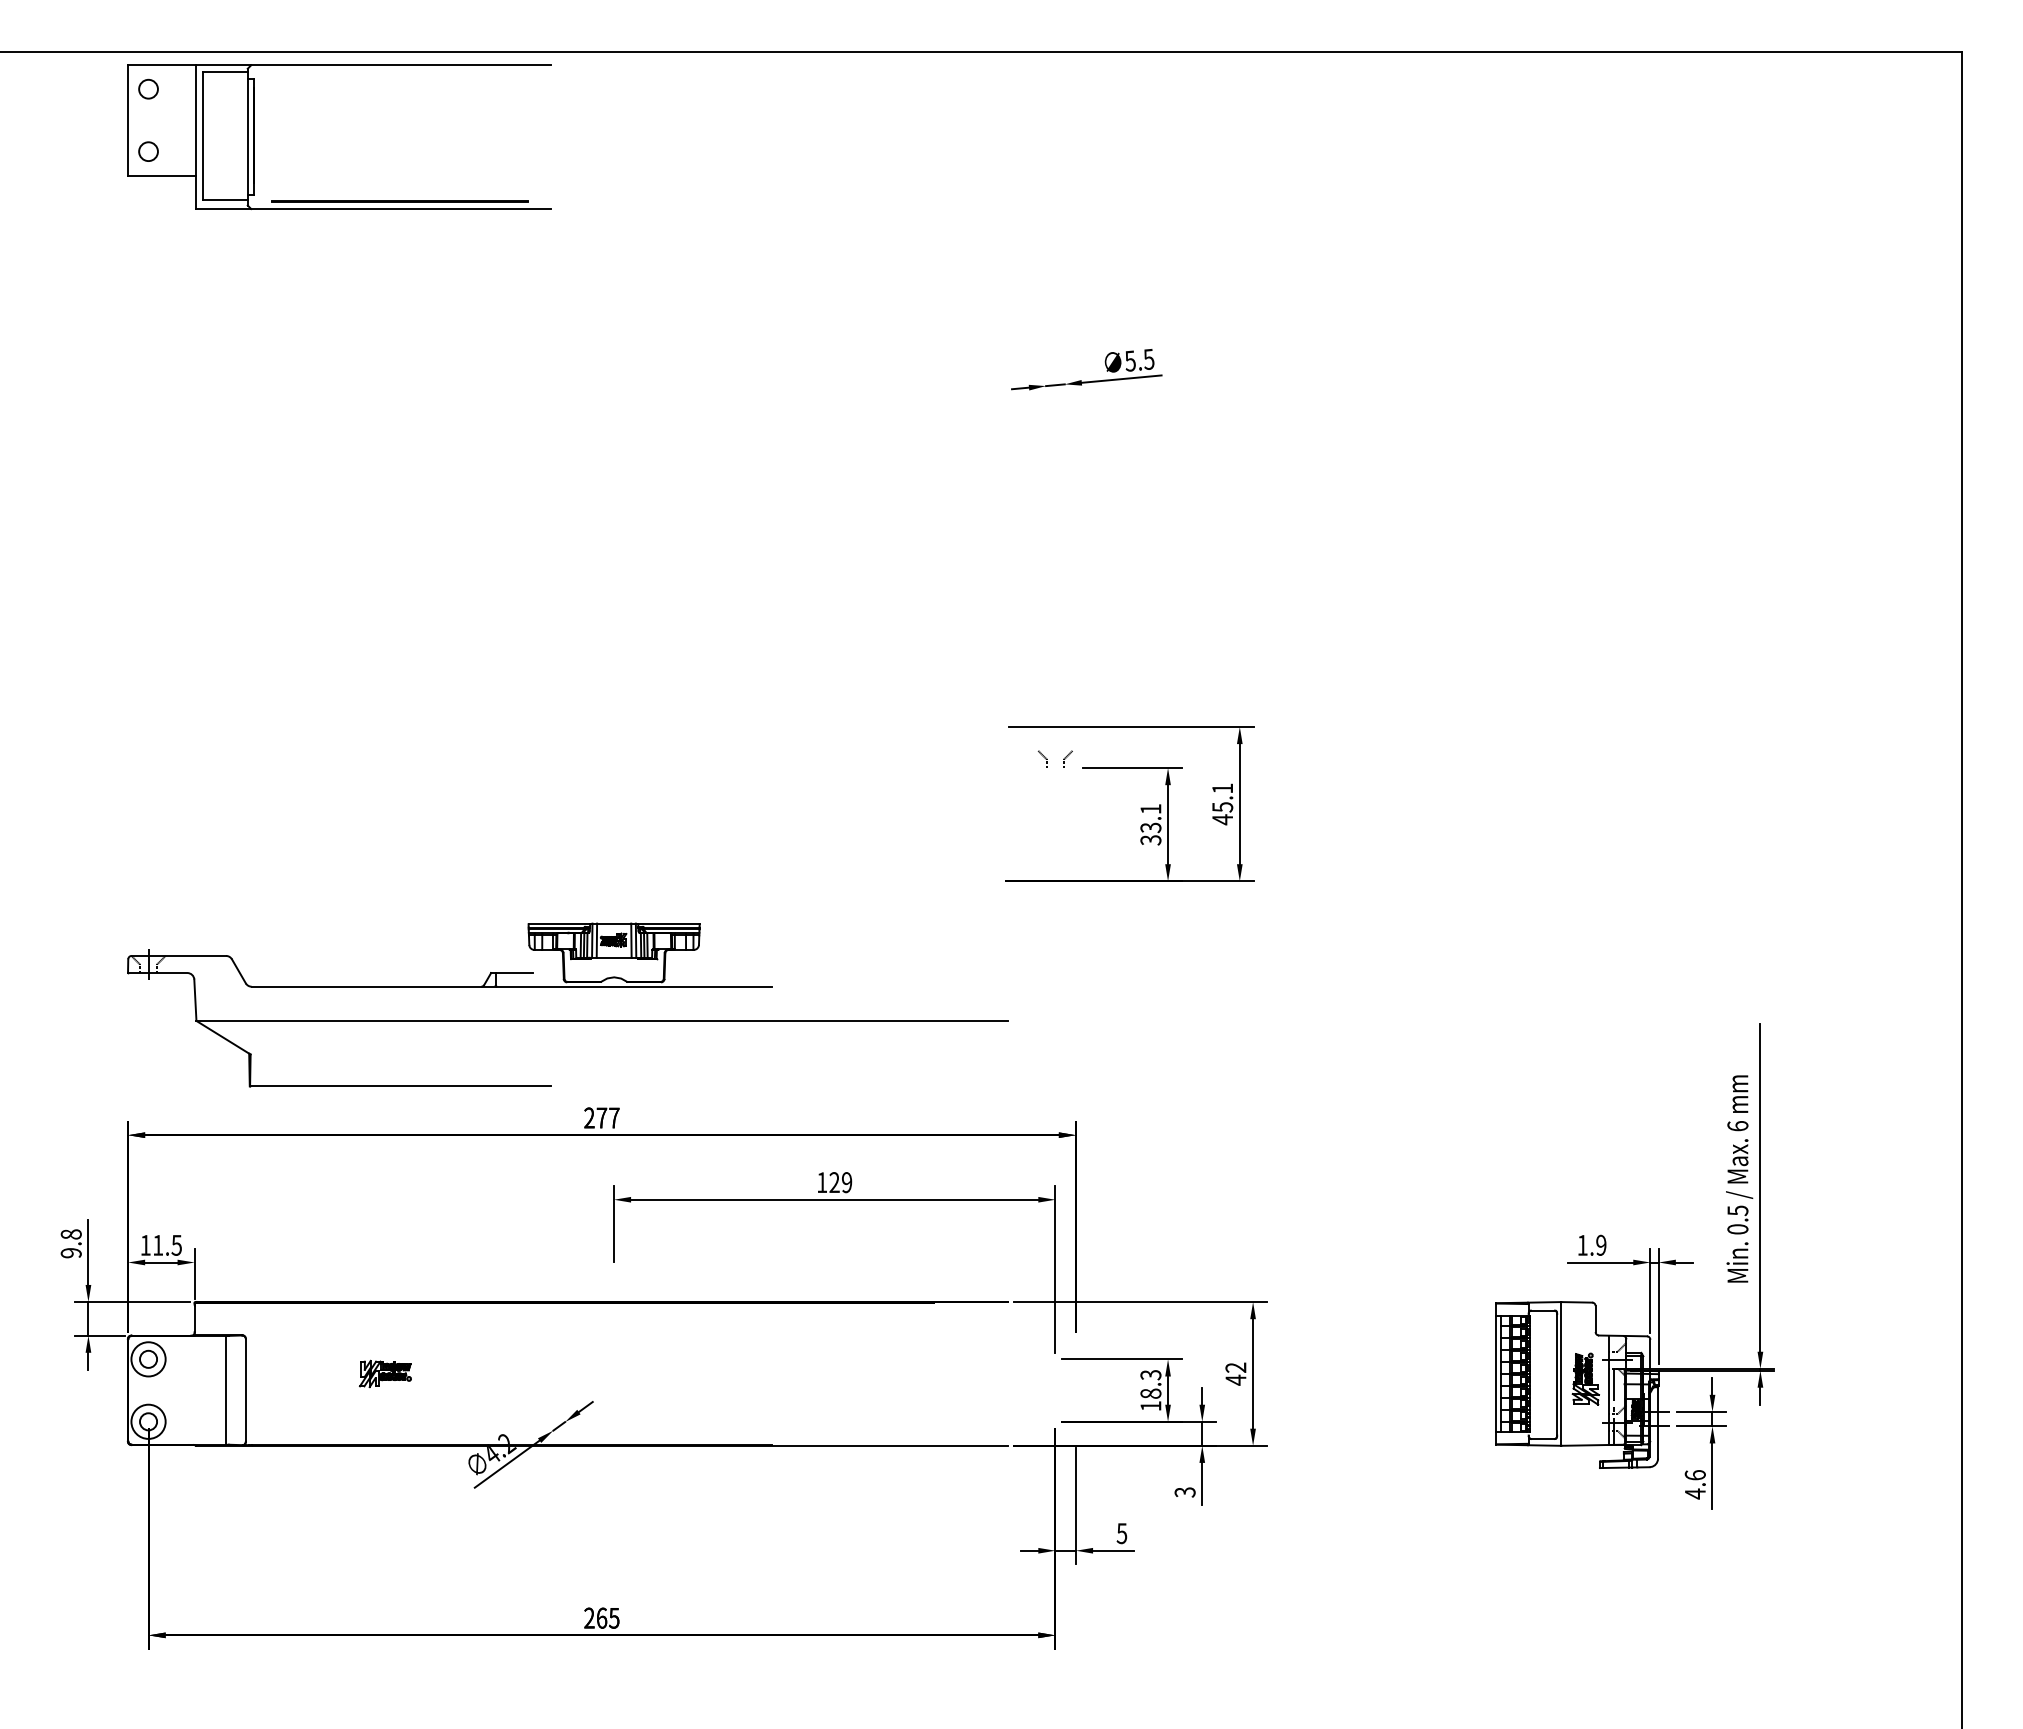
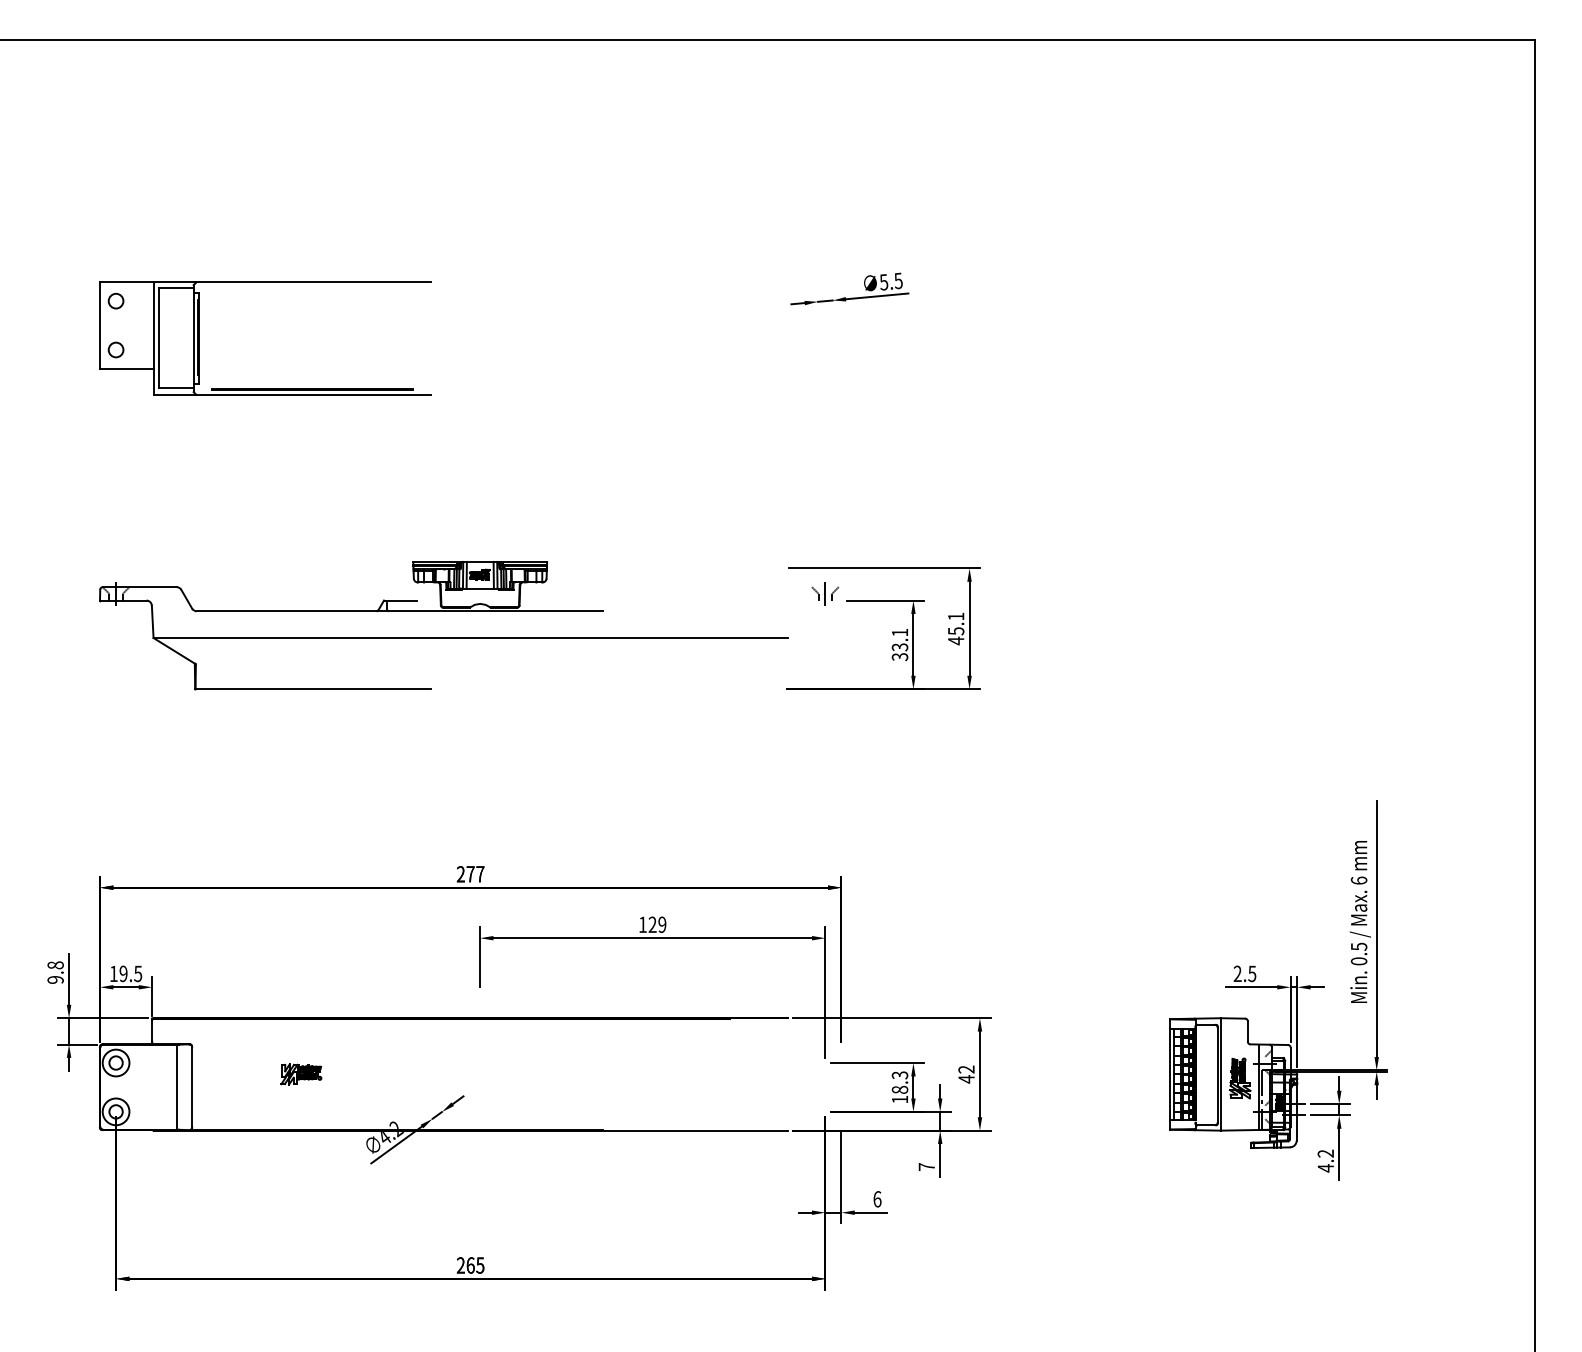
part: (339, 200) -> (265, 388), moved
line: (1055, 759) -> (825, 593), added
part: (567, 1020) -> (443, 637), moved
text: (158, 1244) -> (123, 973), 11.5 -> 19.5
text: (1591, 1244) -> (1244, 973), 1.9 -> 2.5
text: (1694, 1475) -> (1325, 1153), 4.6 -> 4.2
text: (1184, 1492) -> (926, 1167), 3 -> 7
text: (1121, 1533) -> (877, 1199), 5 -> 6

